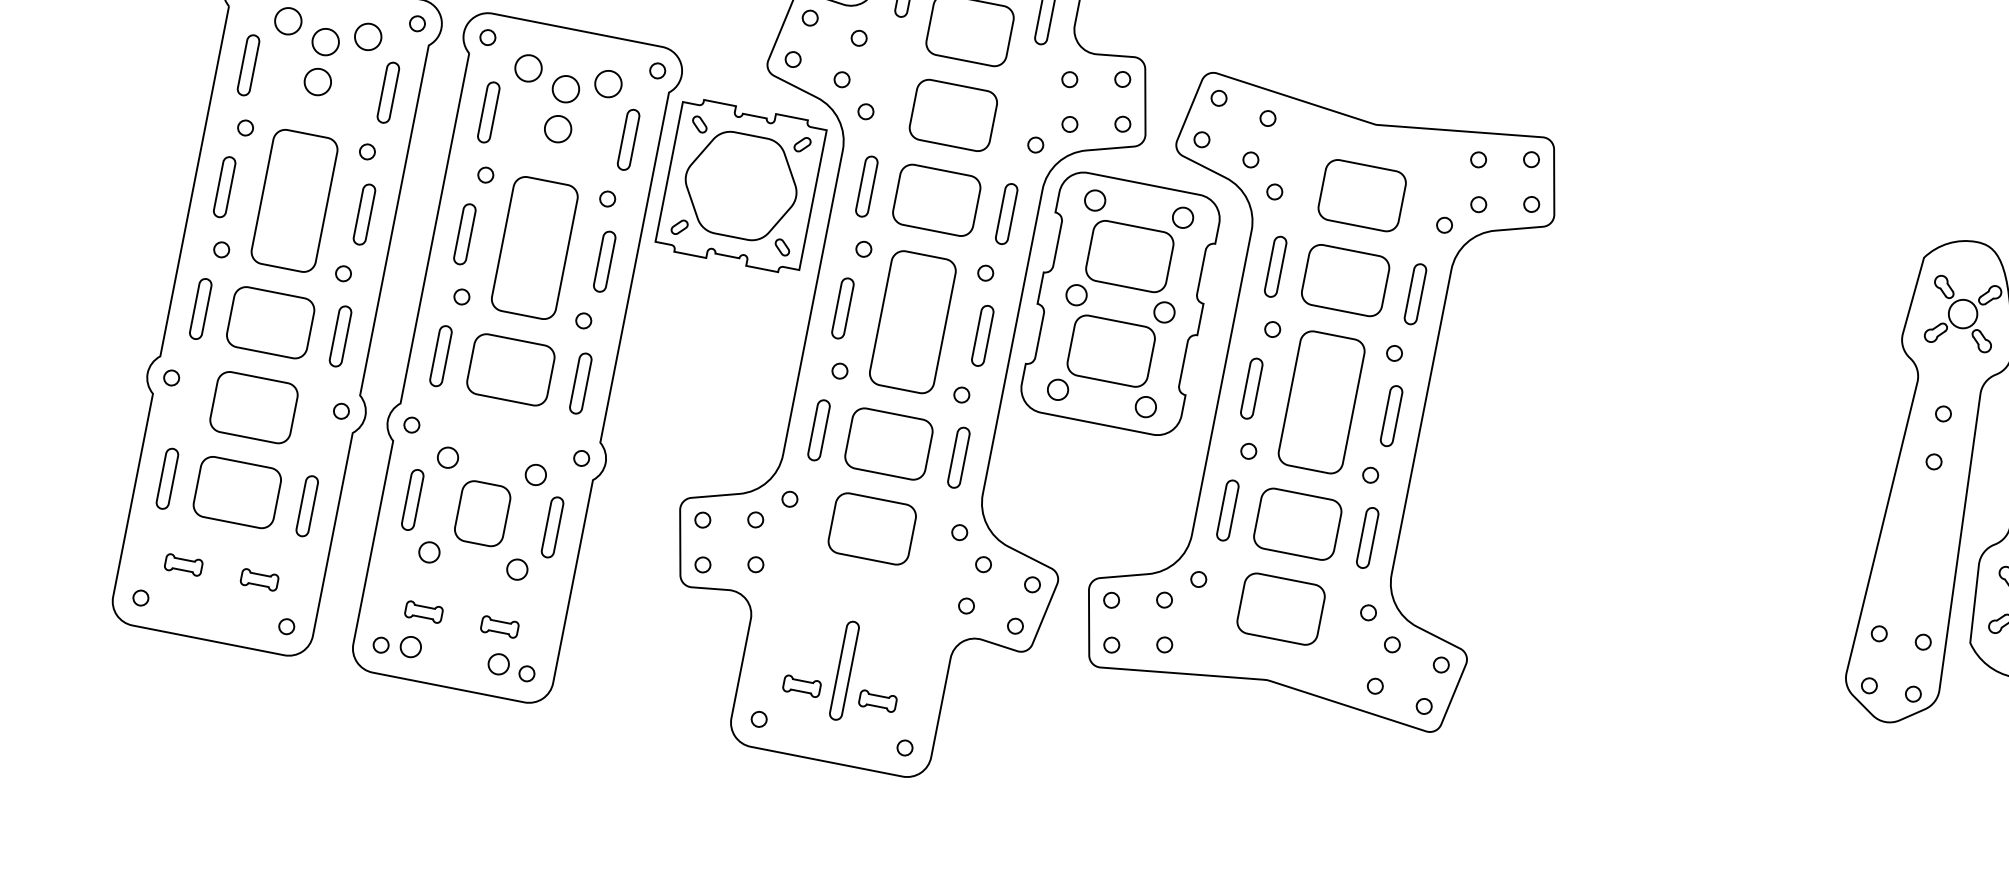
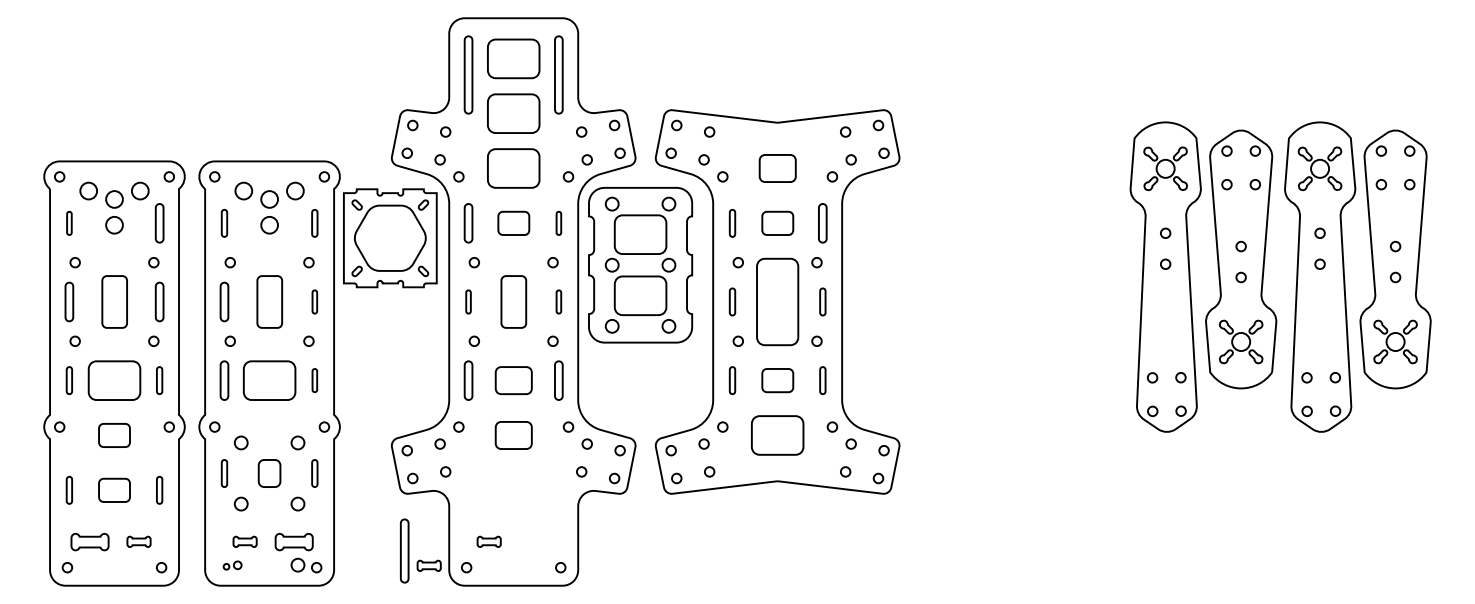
part: (248, 65) -> (69, 223), size x0.6
part: (488, 112) -> (224, 223), size x0.7
part: (628, 140) -> (314, 223), size x0.7
part: (1361, 195) -> (777, 168), size x0.7
part: (294, 200) -> (114, 301), size x0.6
part: (936, 200) -> (513, 223), size x0.6
part: (1006, 214) -> (558, 223), size x0.6
part: (534, 247) -> (269, 301), size x0.6
part: (604, 260) -> (314, 301), size x0.6
part: (1275, 267) -> (732, 223), size x0.7
part: (1345, 280) -> (777, 223), size x0.6
part: (842, 307) -> (468, 301), size x0.6
part: (200, 308) -> (69, 380), size x0.7
part: (912, 321) -> (513, 301), size x0.6
part: (982, 335) -> (558, 301), size x0.6
part: (340, 336) -> (159, 380), size x0.7
part: (580, 383) -> (314, 380), size x0.6
part: (1251, 387) -> (732, 301), size x0.7
part: (253, 407) -> (114, 435), size x0.6
part: (1391, 415) -> (822, 301), size x0.7
part: (888, 443) -> (513, 380), size x0.7
part: (167, 479) -> (69, 490), size x0.7
part: (237, 492) -> (114, 490), size x0.6
part: (412, 499) -> (224, 473), size x0.7
part: (306, 506) -> (159, 490), size x0.7
part: (1227, 510) -> (732, 380), size x0.7
part: (482, 513) -> (269, 473), size x0.7
part: (1297, 523) -> (777, 380), size x0.6
part: (552, 527) -> (314, 473), size x0.7
part: (871, 528) -> (513, 435), size x0.7
part: (1367, 537) -> (822, 380), size x0.7
part: (183, 564) -> (89, 541), size x1.6
part: (498, 626) -> (293, 541), size x1.6
part: (397, 644) -> (232, 565), size x0.6
part: (866, 688) -> (420, 559), moved

